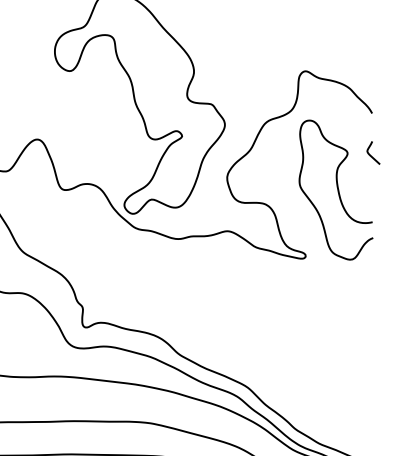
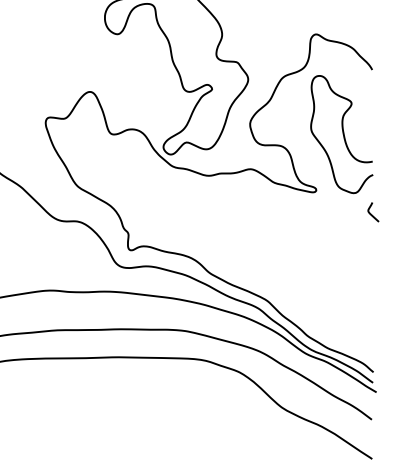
curve: (371, 154) -> (371, 213), moved

